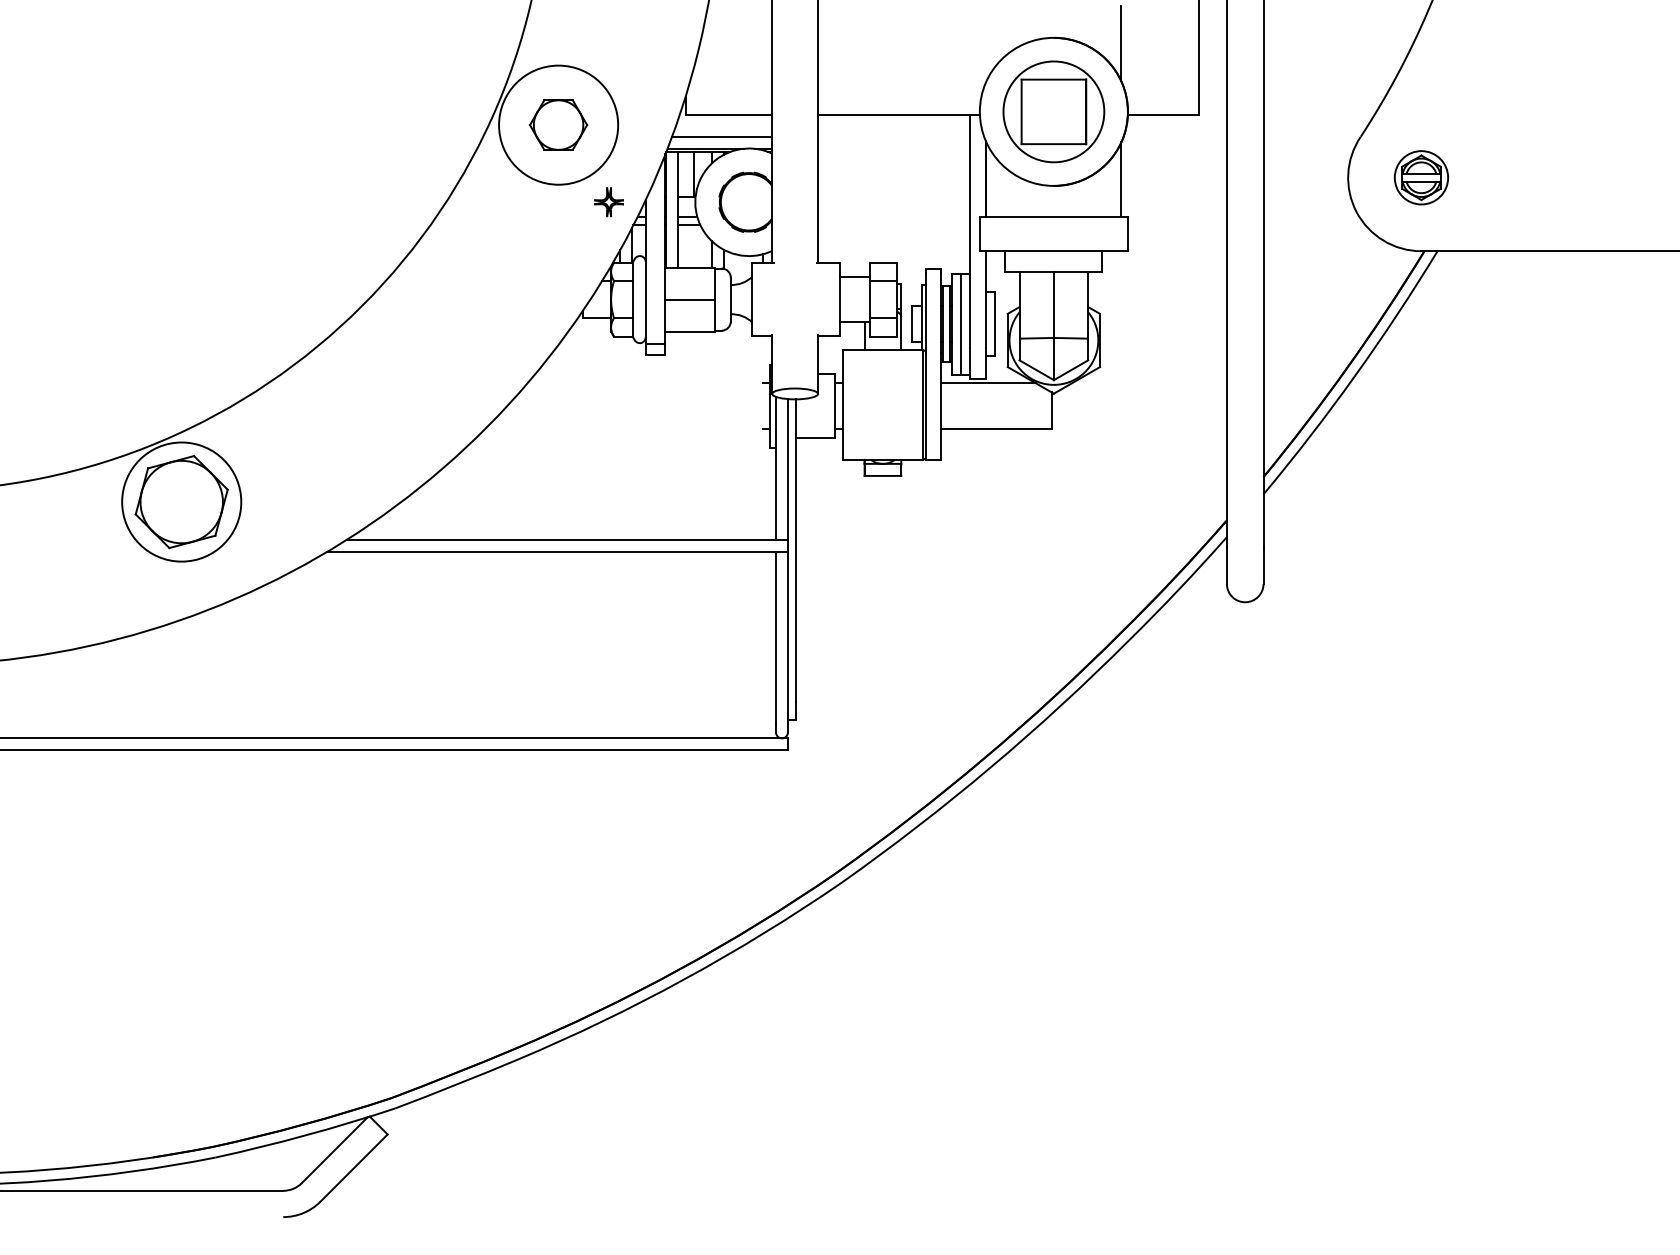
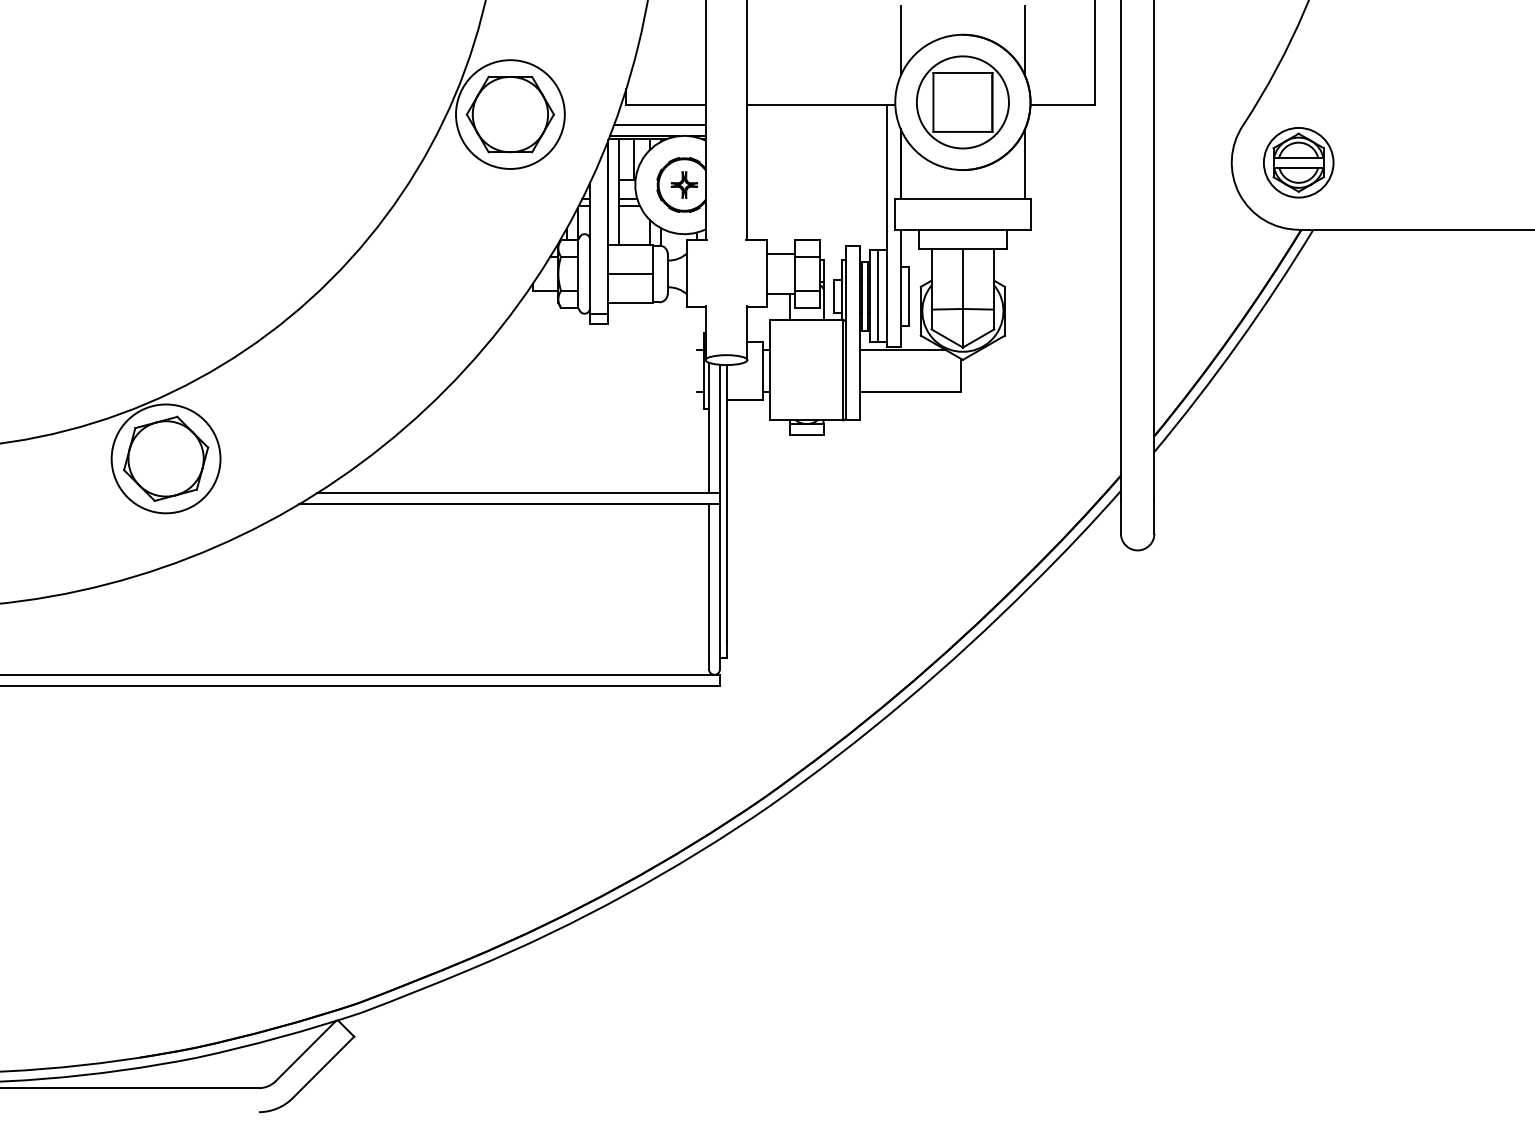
line: (986, 43) -> (901, 39), added
part: (558, 124) -> (510, 113), size x1.67
part: (1421, 177) -> (1298, 162), size x1.43
part: (608, 202) -> (683, 185), moved

